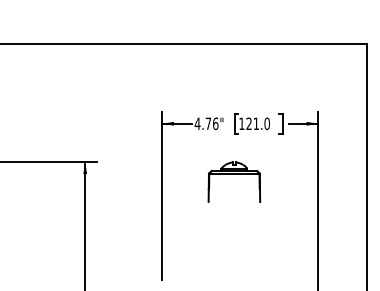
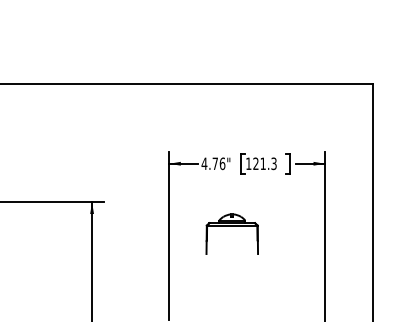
text: (266, 123) -> (273, 163), 121.0 -> 121.3
part: (233, 174) -> (231, 226), moved

